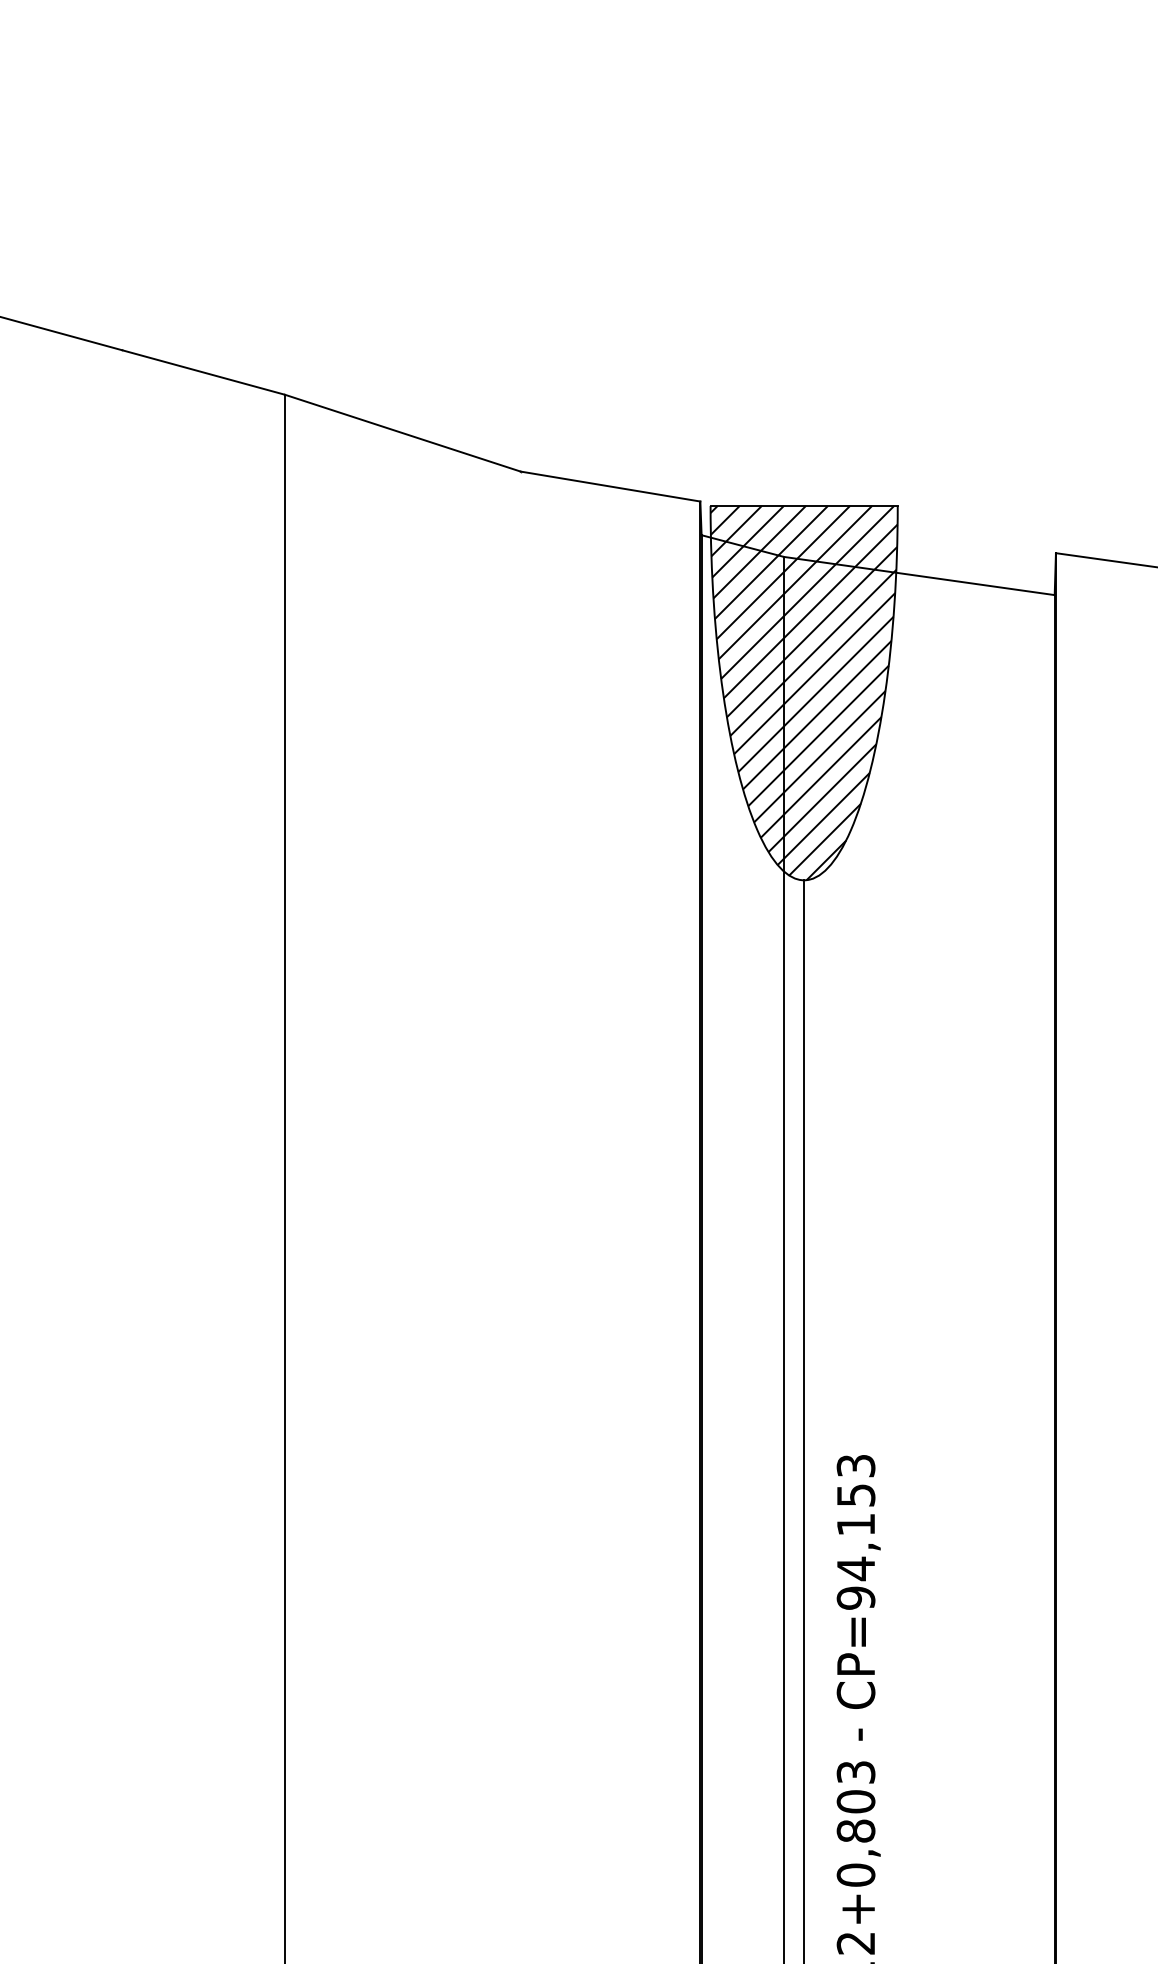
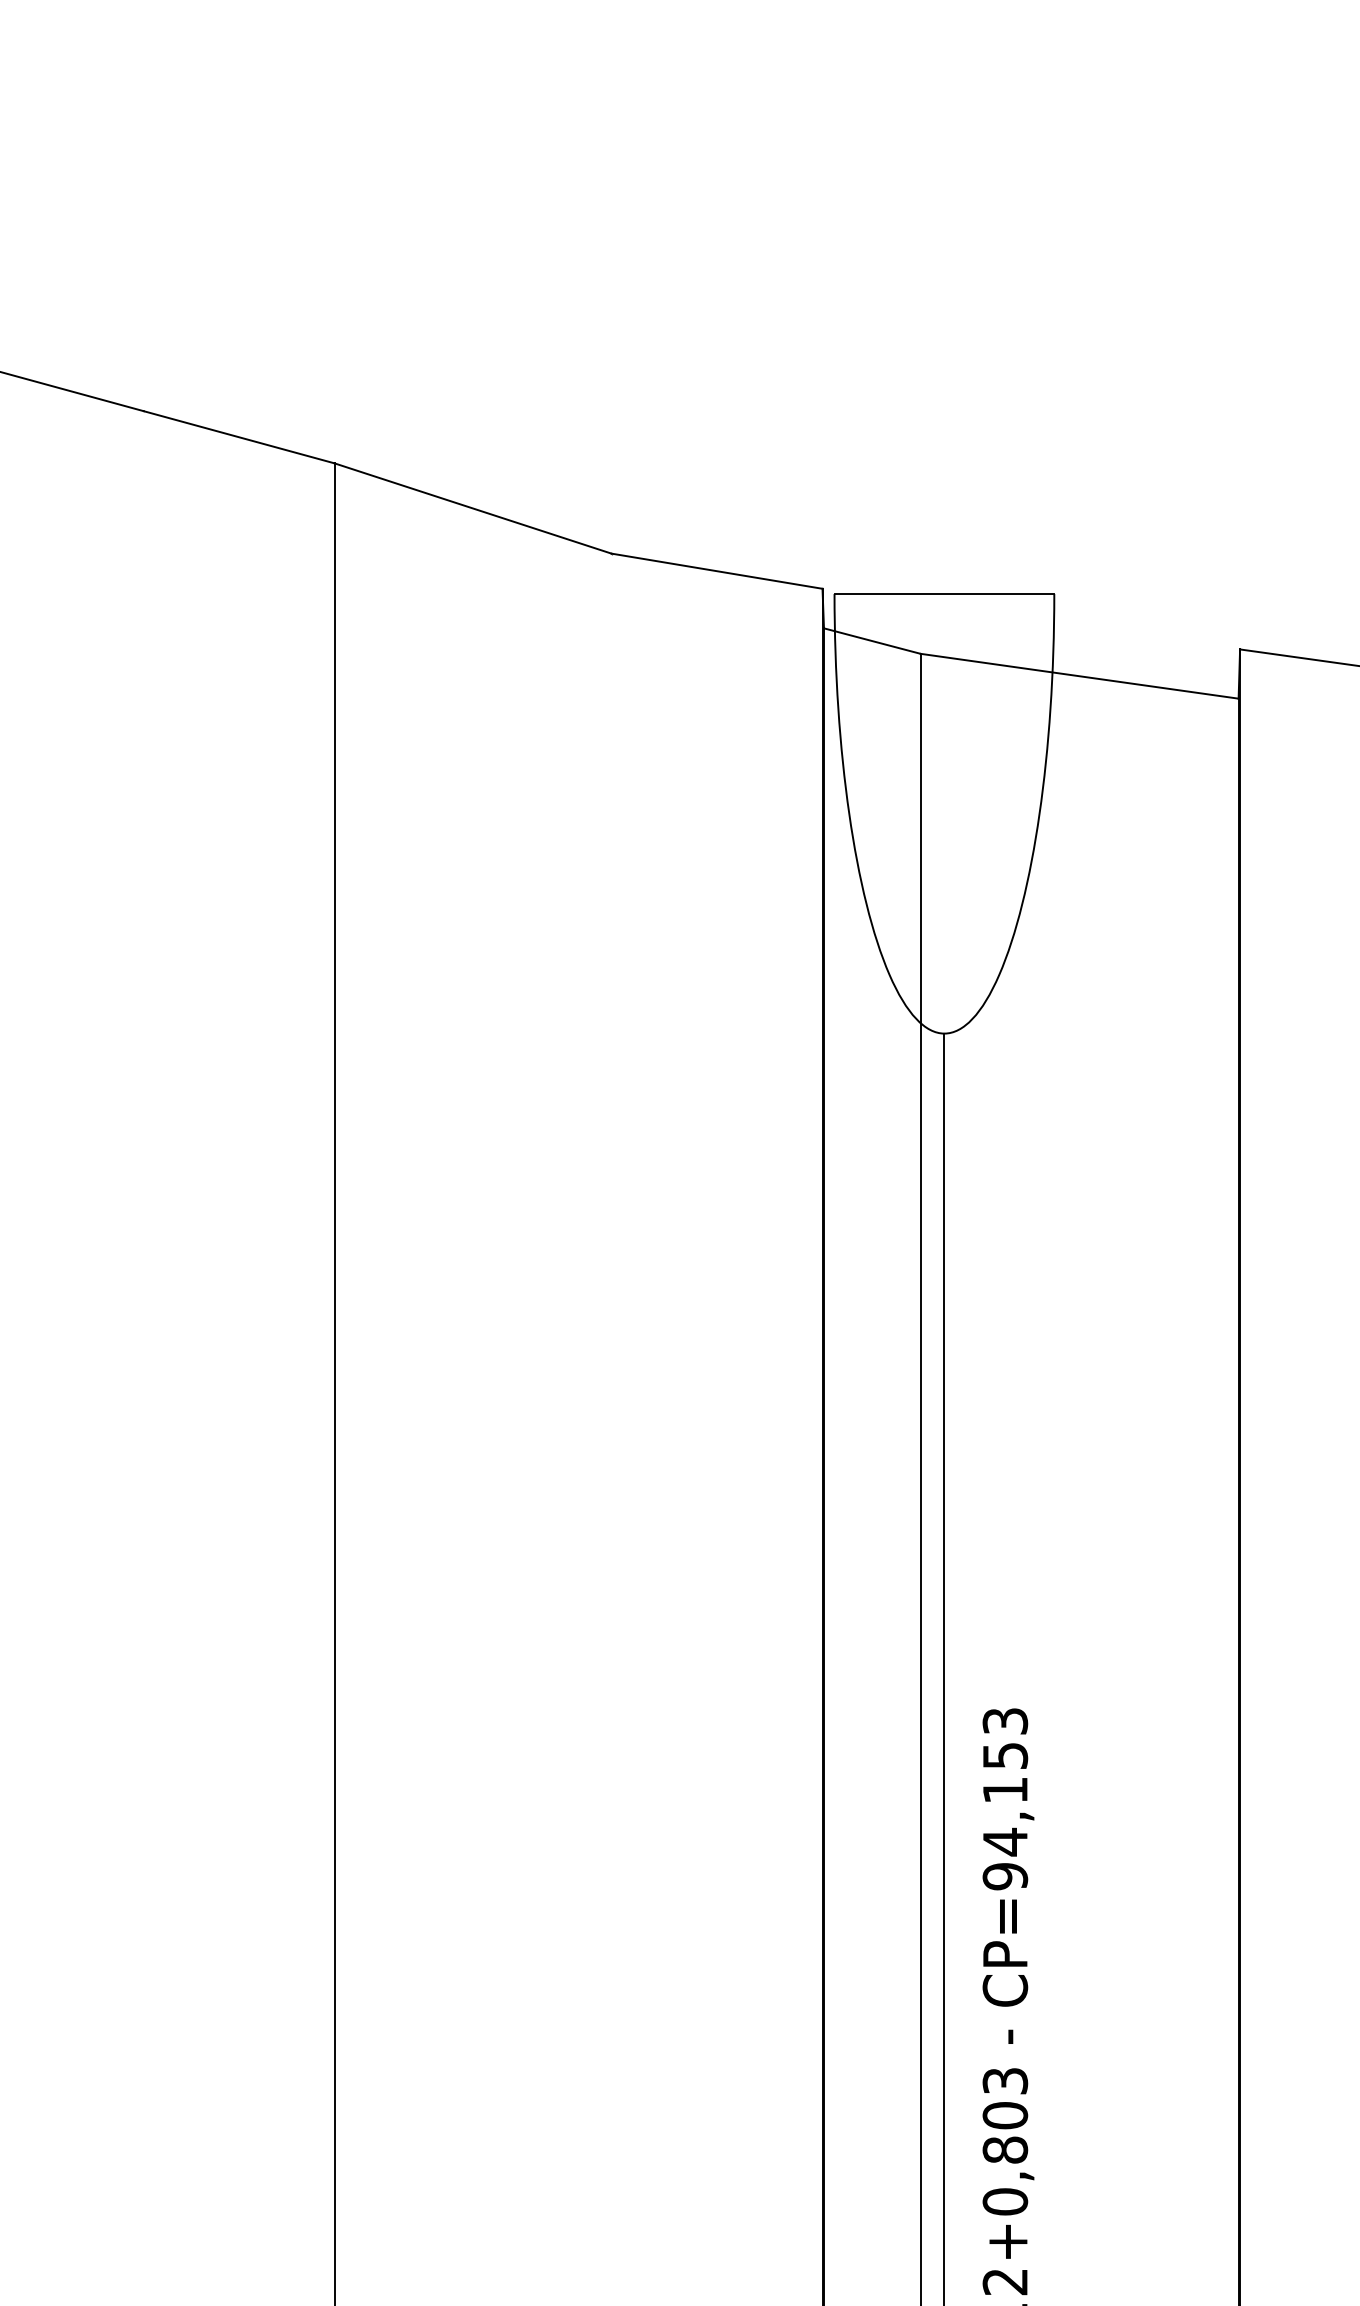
hatch: (803, 693) -> (943, 814), removed

